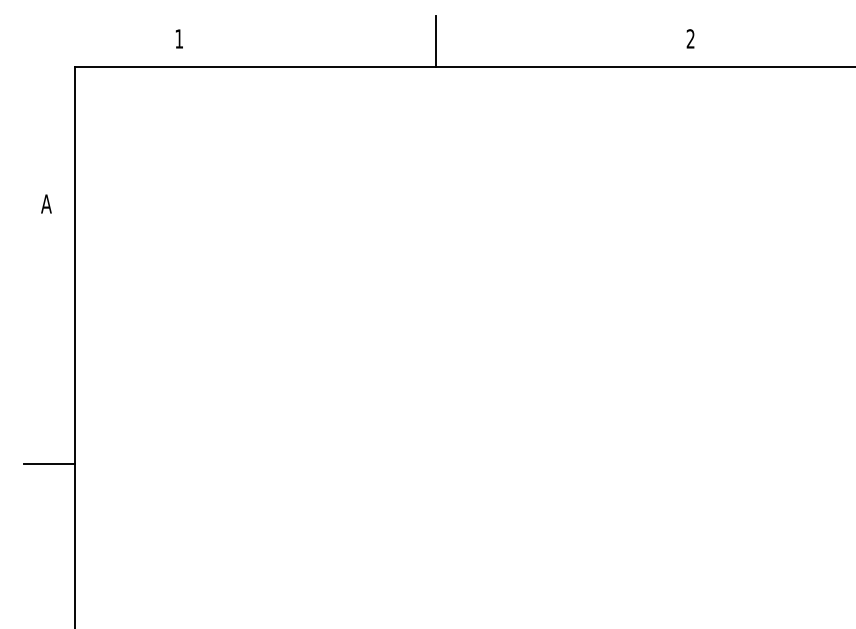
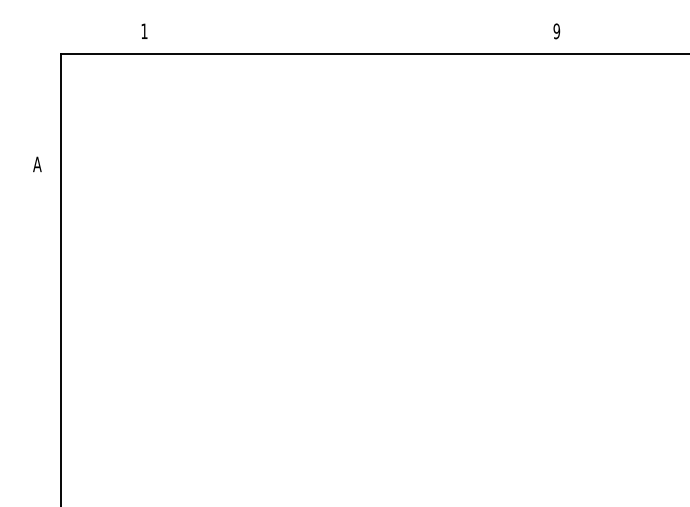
text: (690, 38) -> (556, 30), 2 -> 9
line: (436, 41) -> (351, 33), removed
line: (49, 464) -> (39, 374), removed

